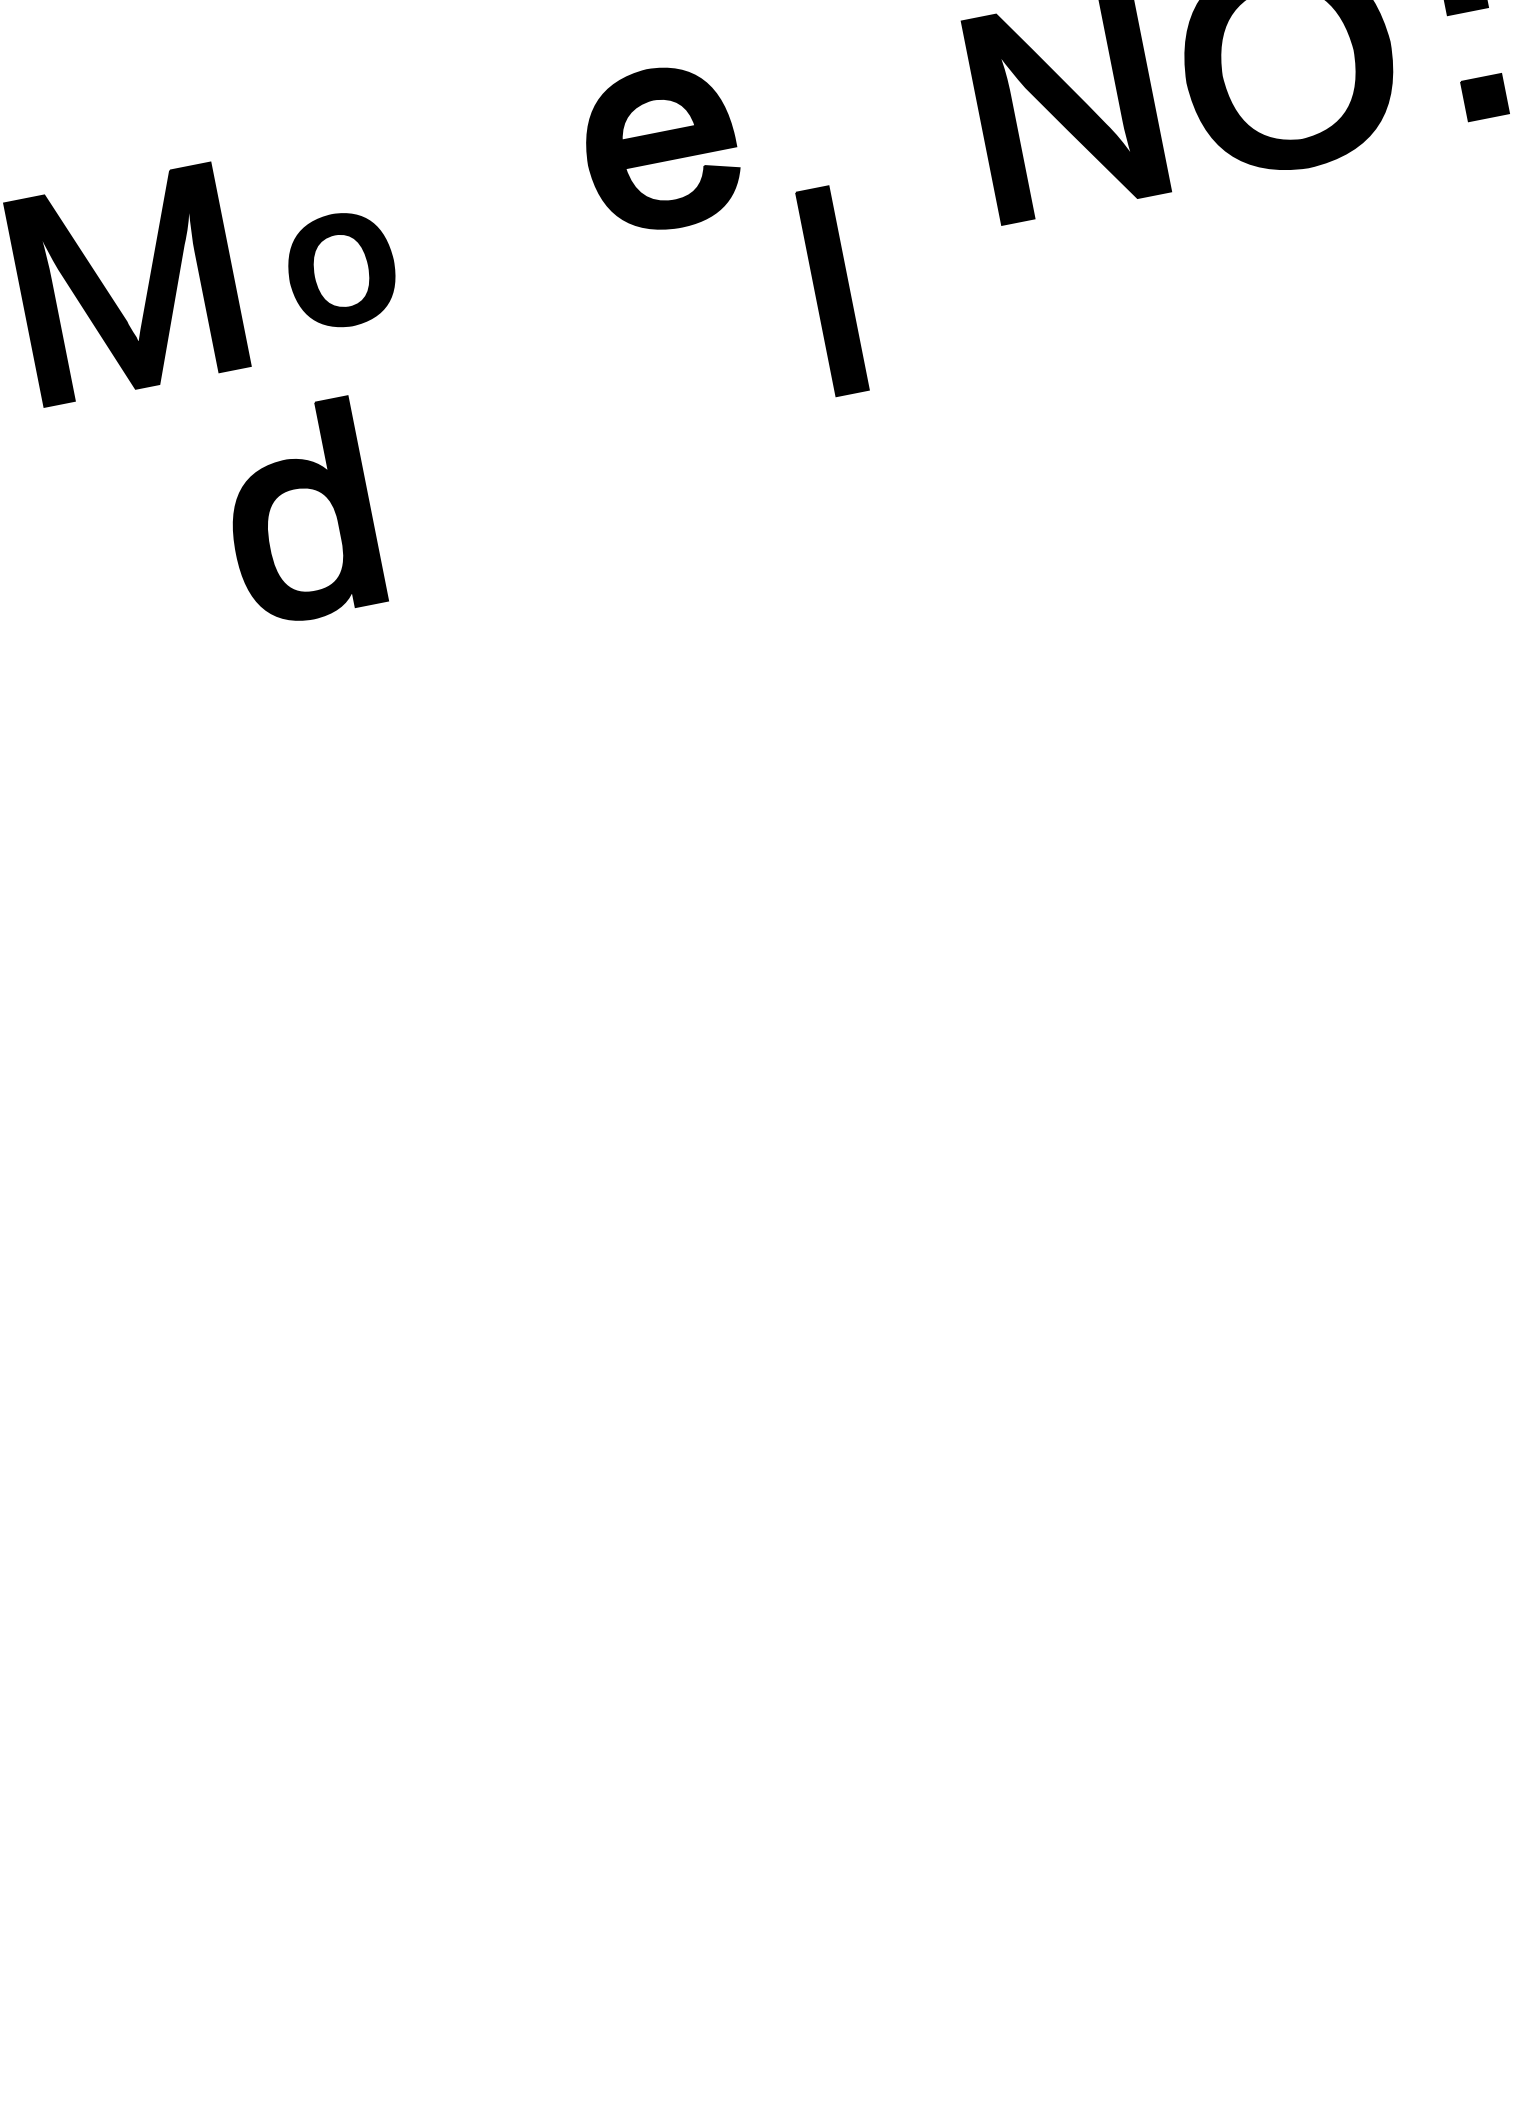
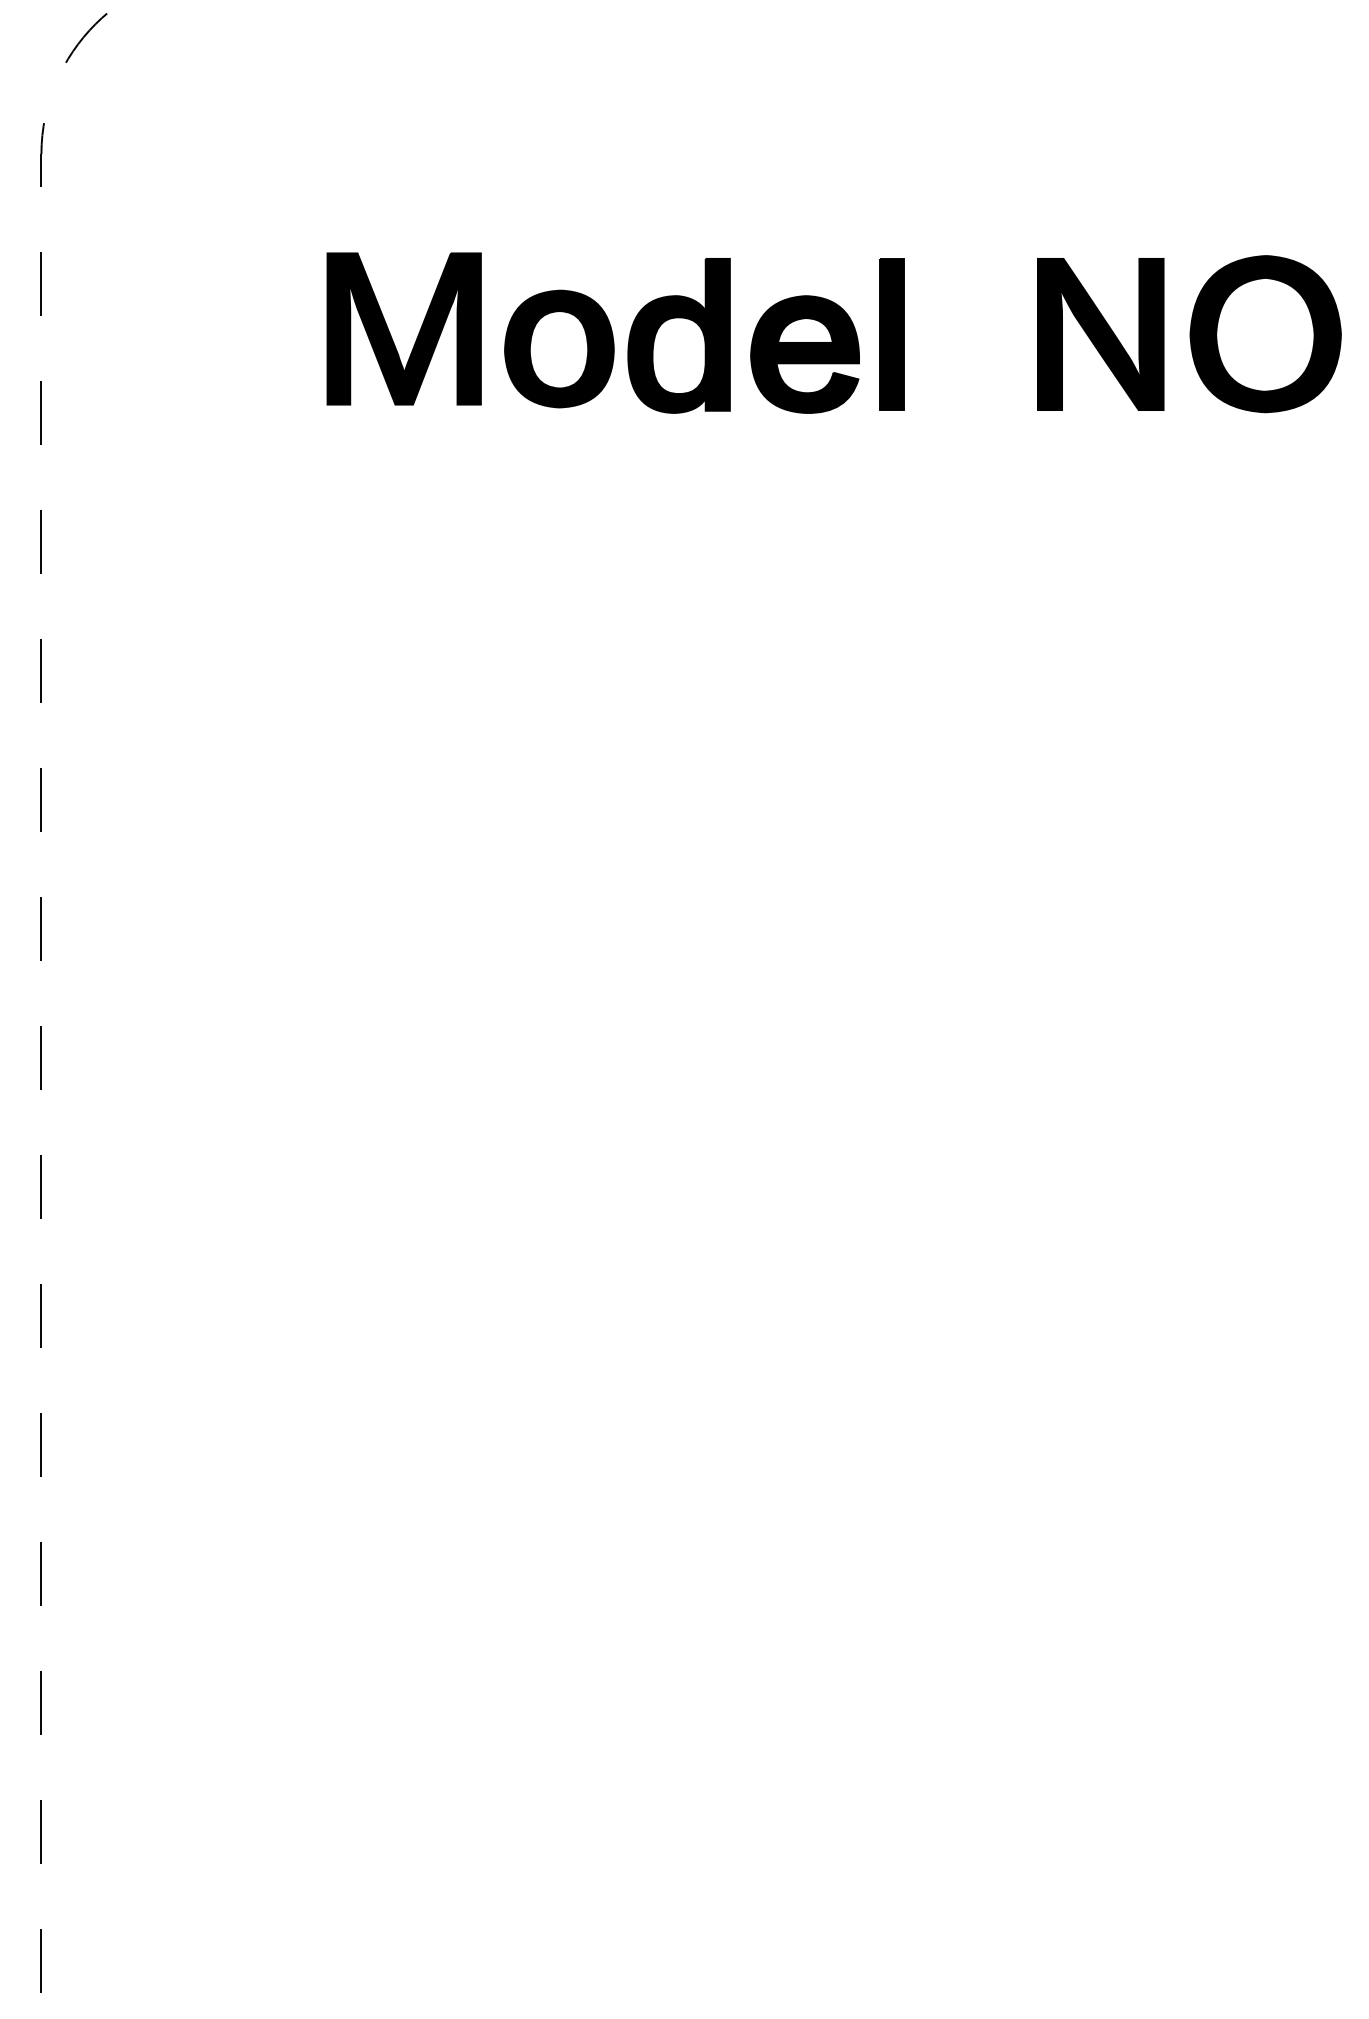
part: (660, 149) -> (804, 354), moved
part: (341, 269) -> (559, 348), size x1.43
part: (831, 291) -> (891, 334), moved
part: (298, 513) -> (678, 335), moved

